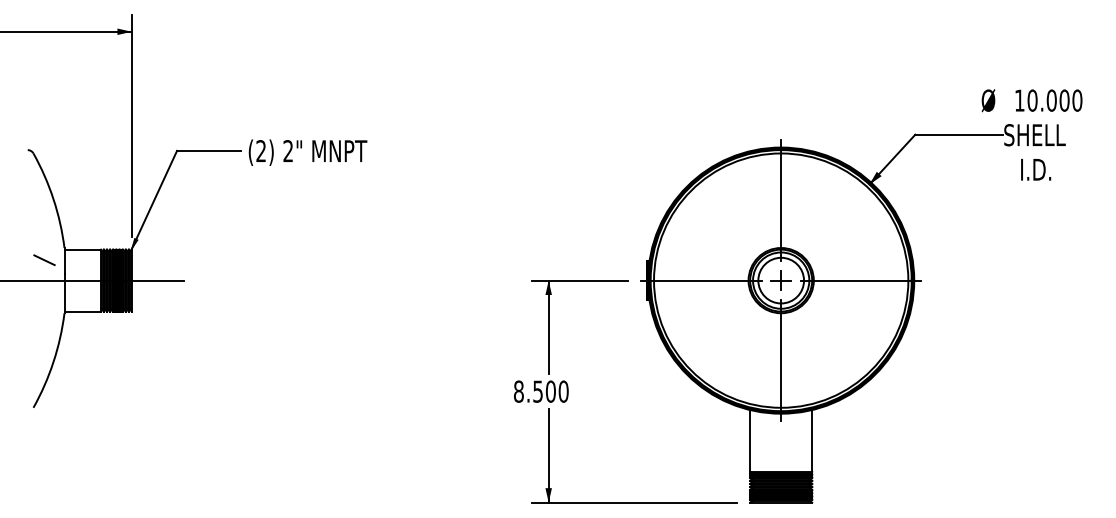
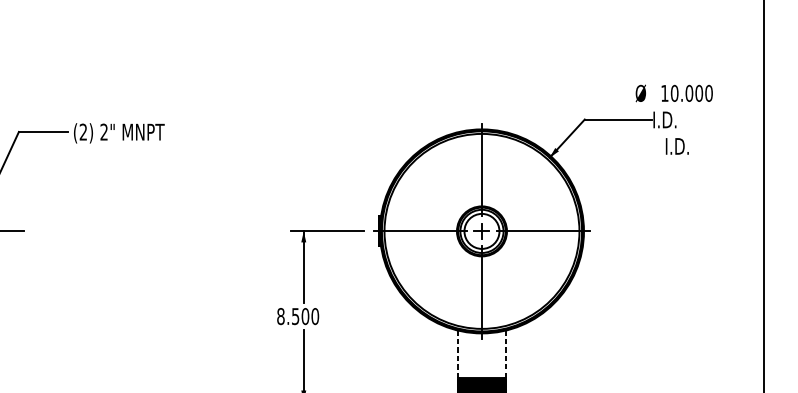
text: (1034, 135) -> (676, 120), SHELL -> I.D.
line: (750, 440) -> (458, 353), solid -> dashed
line: (812, 440) -> (505, 353), solid -> dashed

